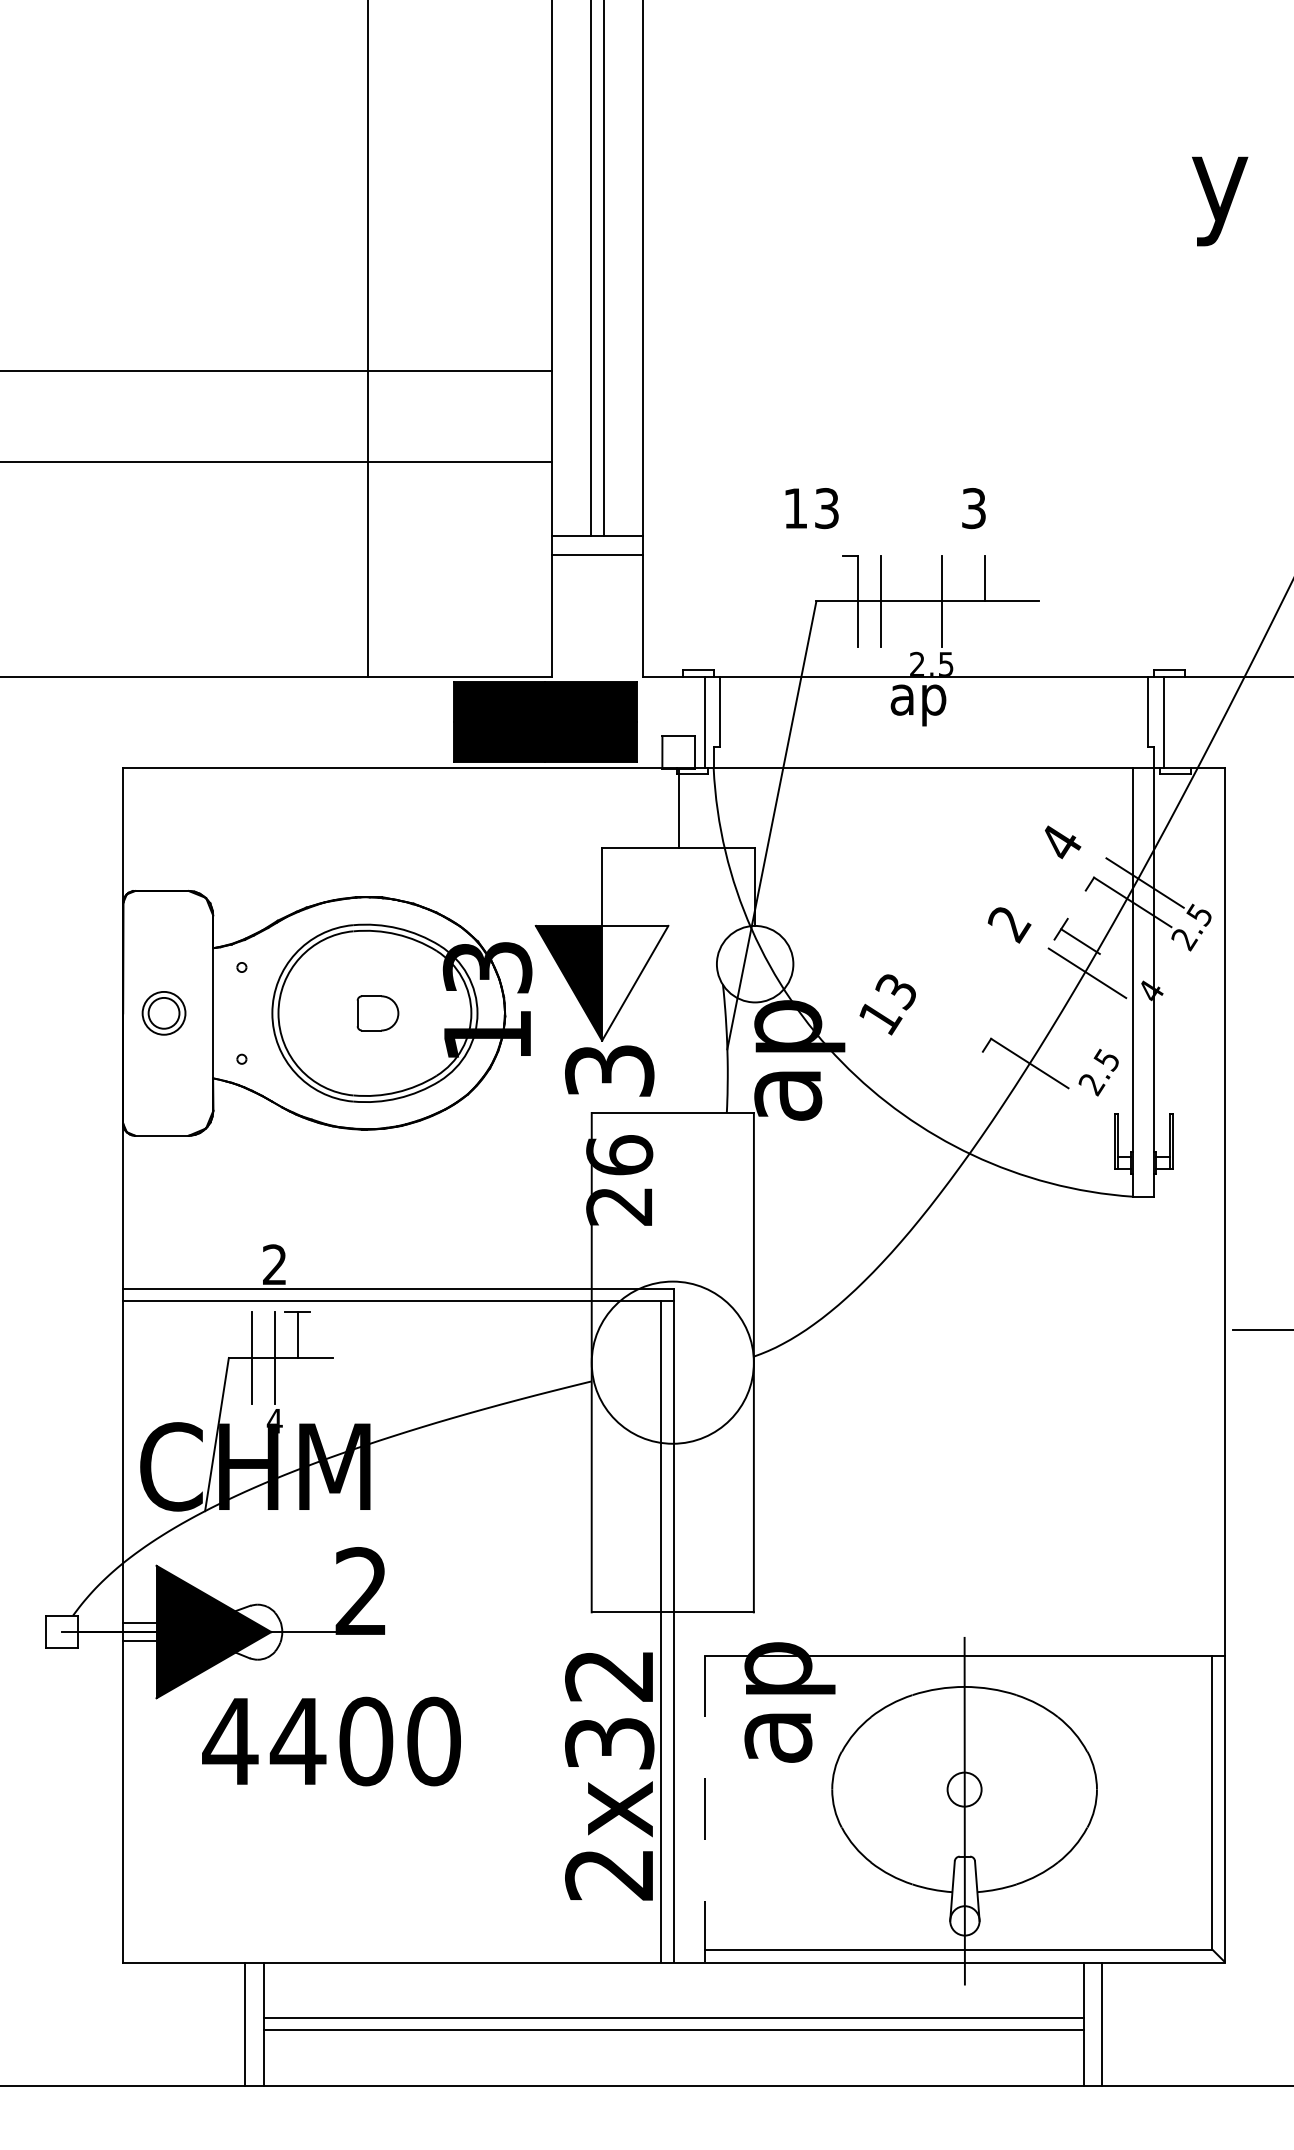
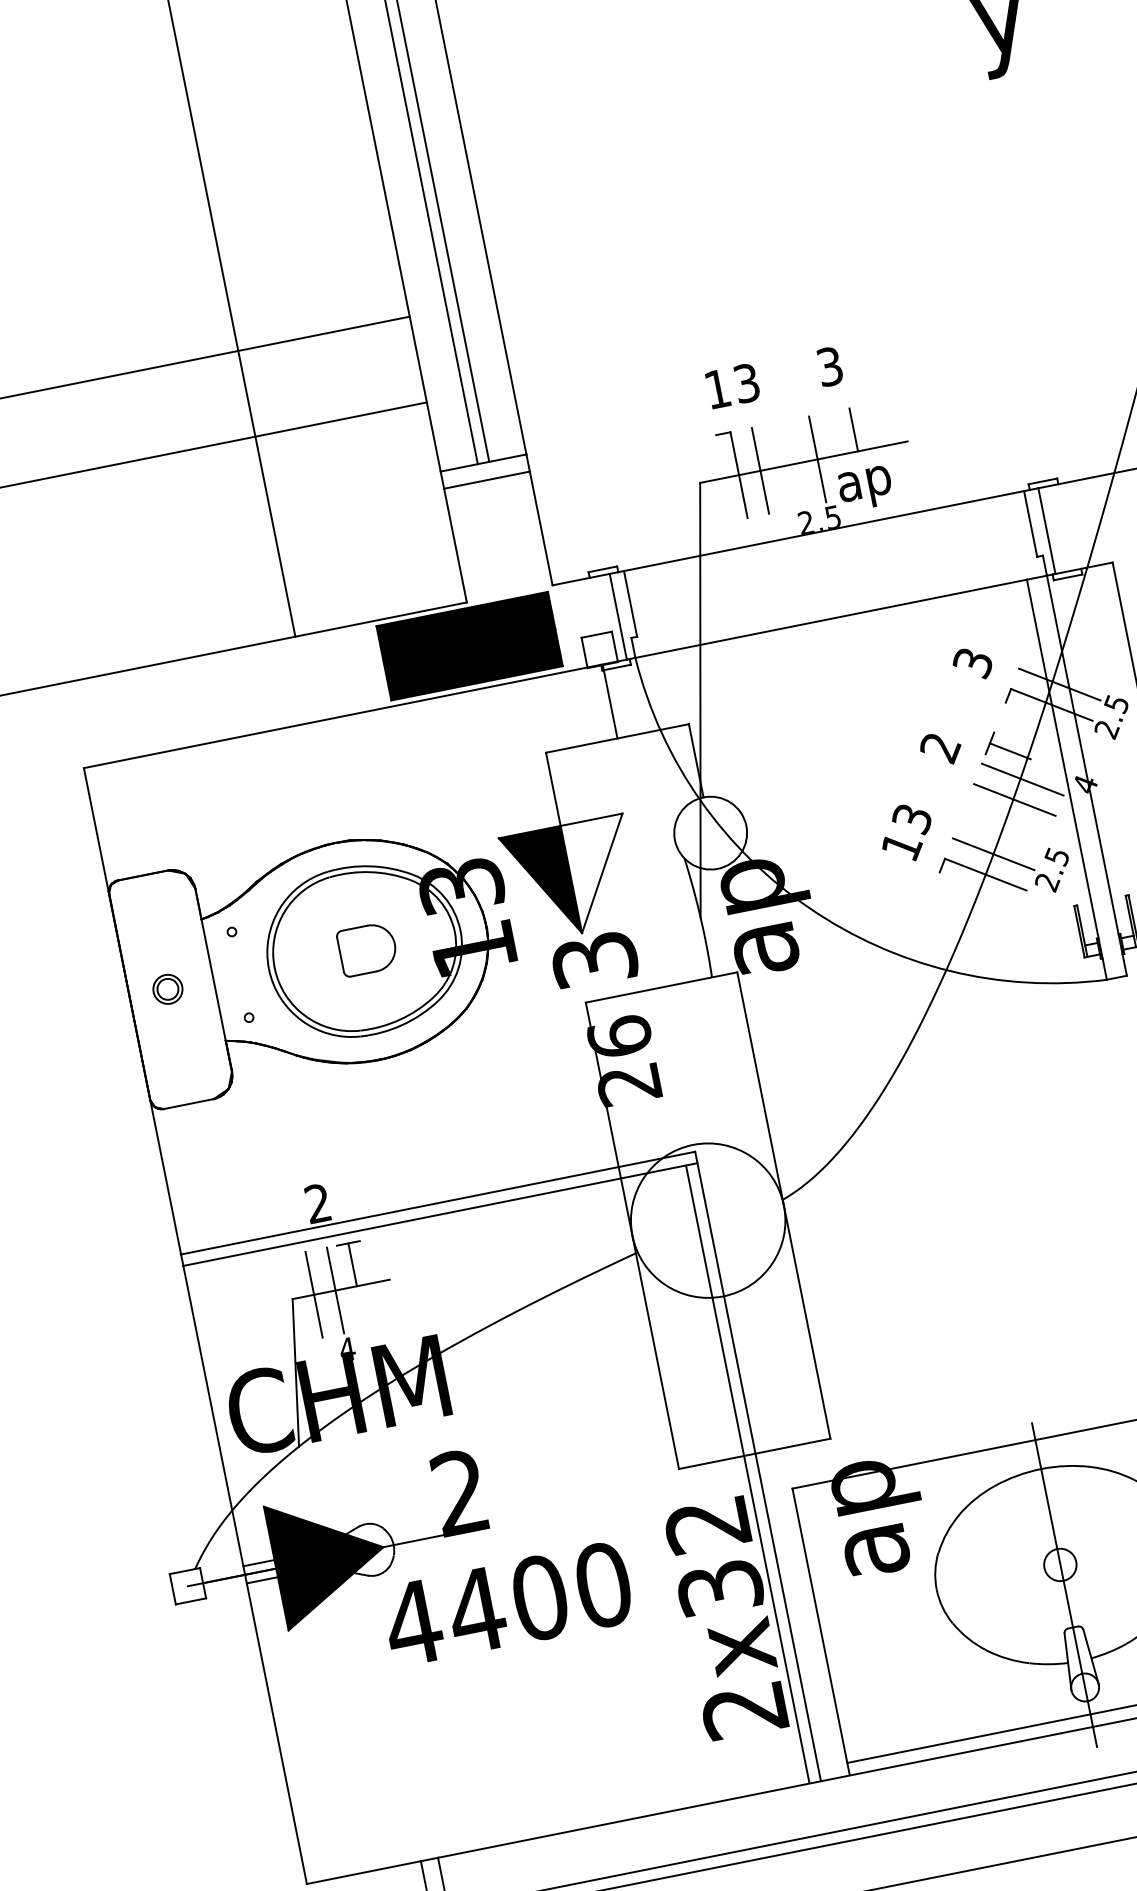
text: (811, 508) -> (732, 386), moved
text: (918, 705) -> (865, 488), moved
text: (1060, 843) -> (973, 663), 4 -> 3
line: (1074, 992) -> (1014, 799), added
text: (887, 1004) -> (906, 833), moved
part: (164, 1013) -> (168, 989), size x0.71
part: (377, 1013) -> (367, 949), size x1.43
line: (1041, 1043) -> (992, 853), added
text: (331, 1741) -> (507, 1604), moved
line: (704, 1809) -> (821, 1632), dashed -> solid

